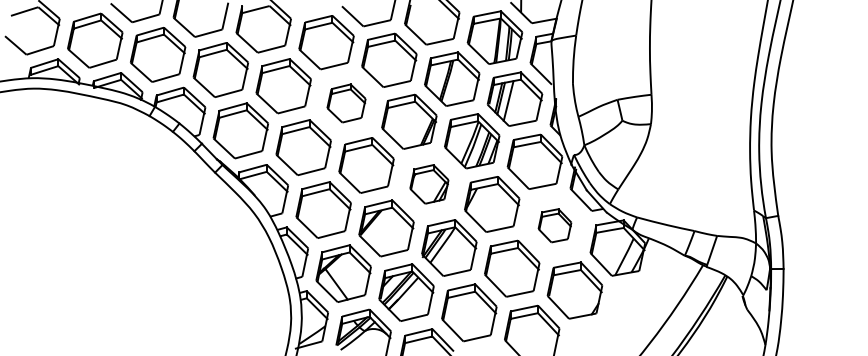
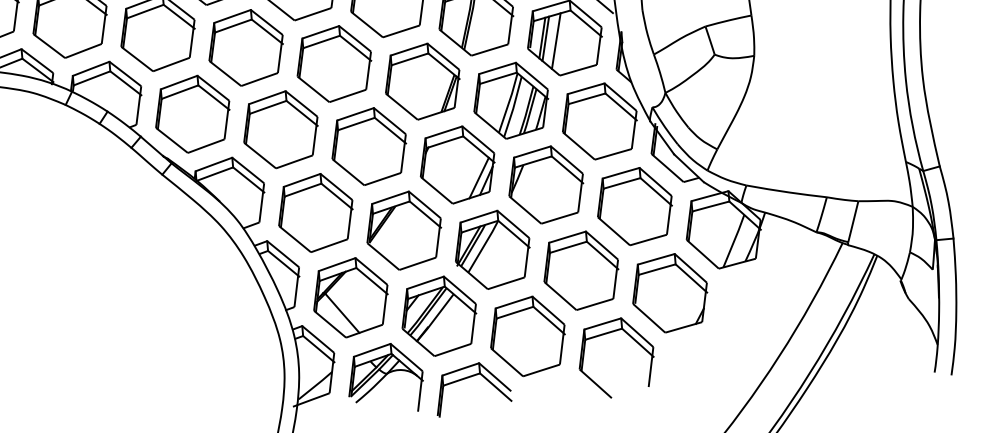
part: (346, 103) -> (334, 64), size x1.43
part: (429, 184) -> (457, 165), size x1.43
part: (554, 225) -> (634, 206), size x1.67

